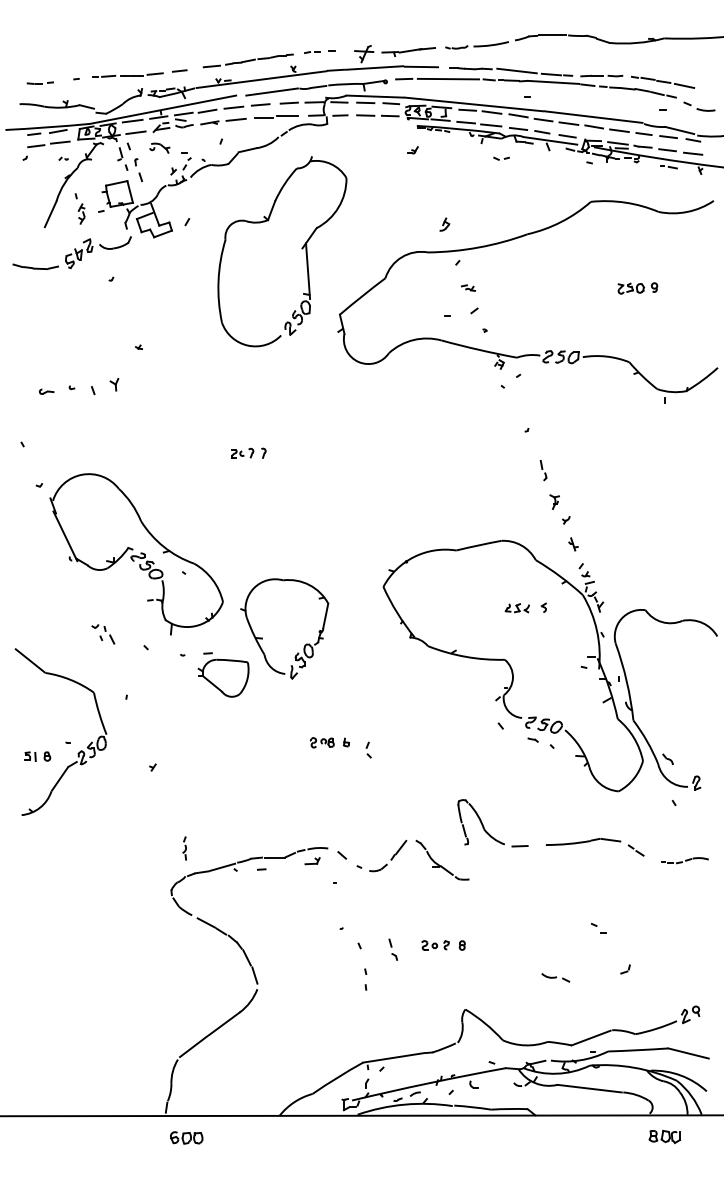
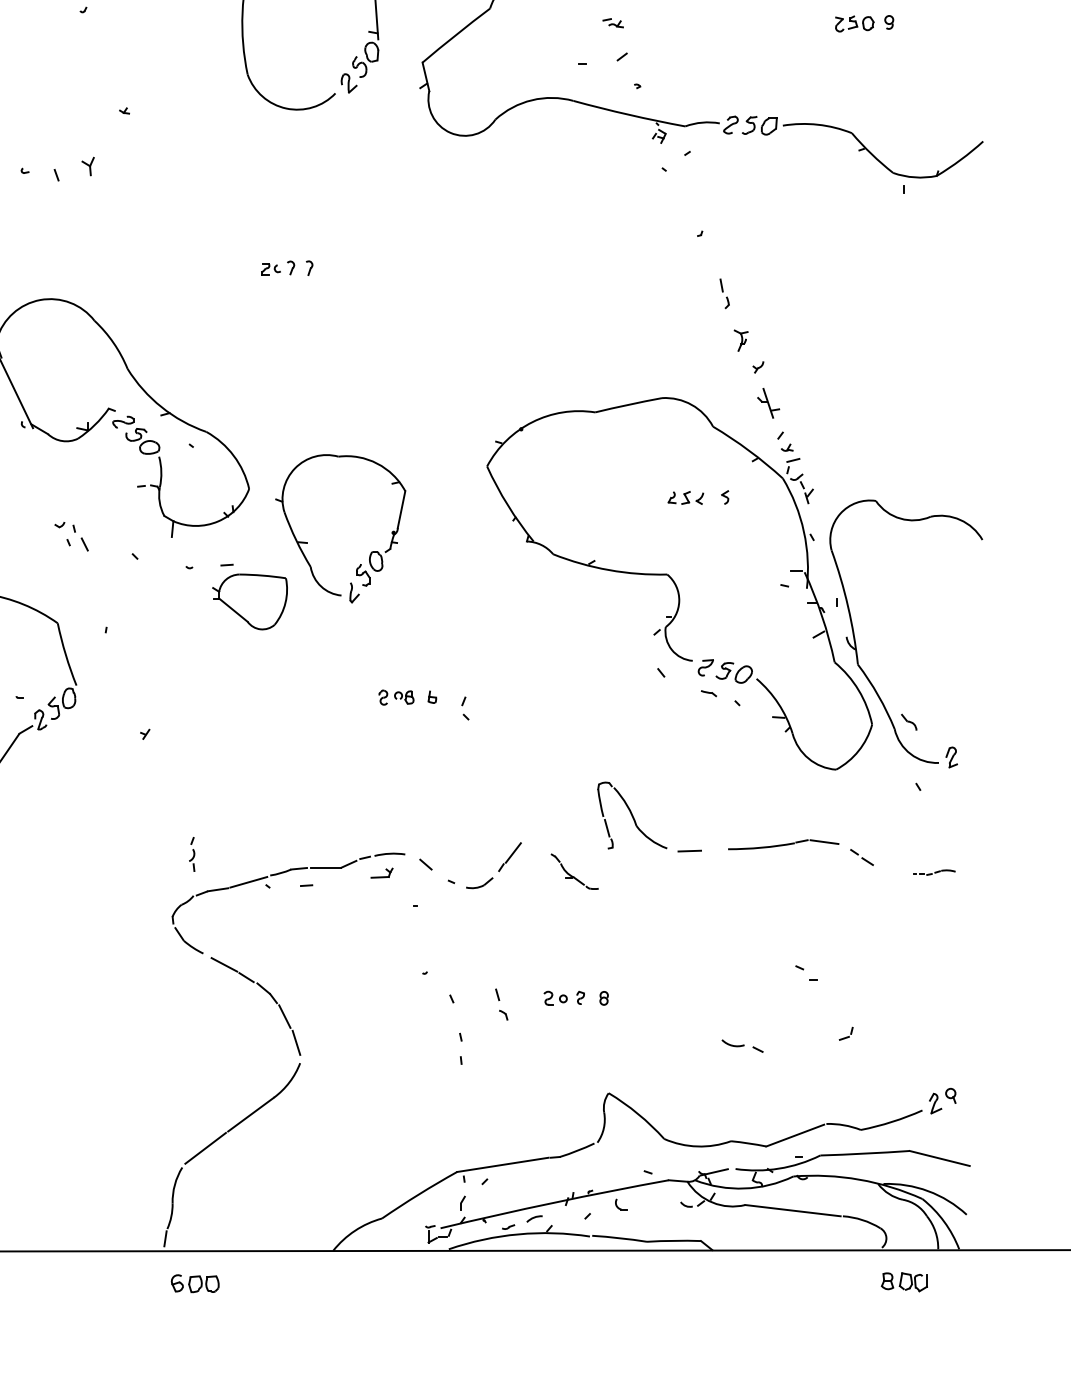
part: (573, 544) -> (769, 403), size x1.6
part: (442, 859) -> (574, 870), size x0.6
part: (684, 860) -> (933, 872), size x0.6

